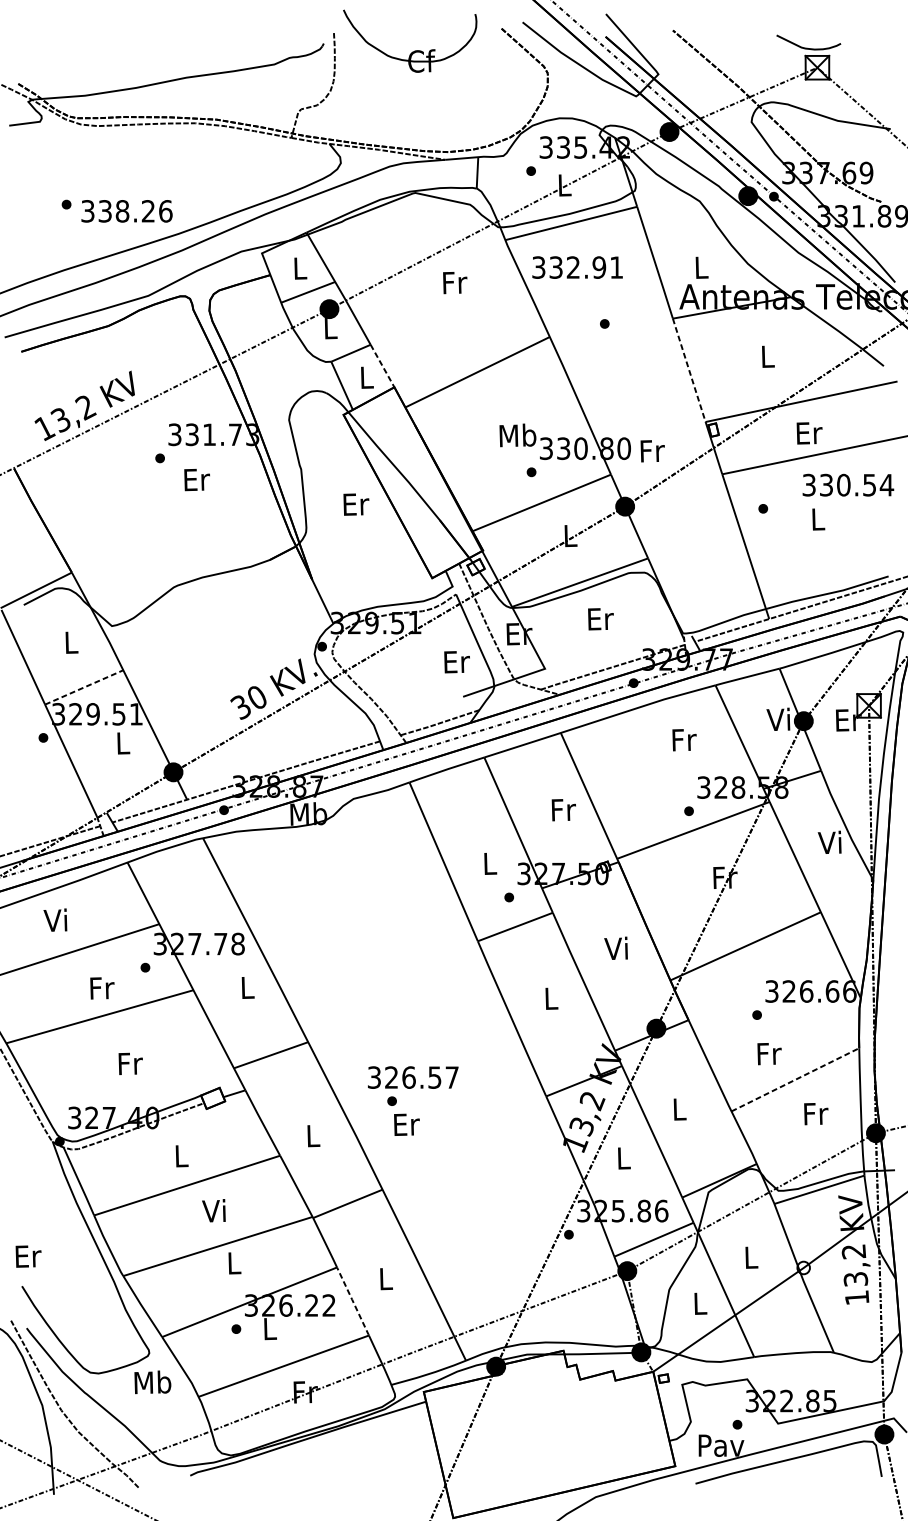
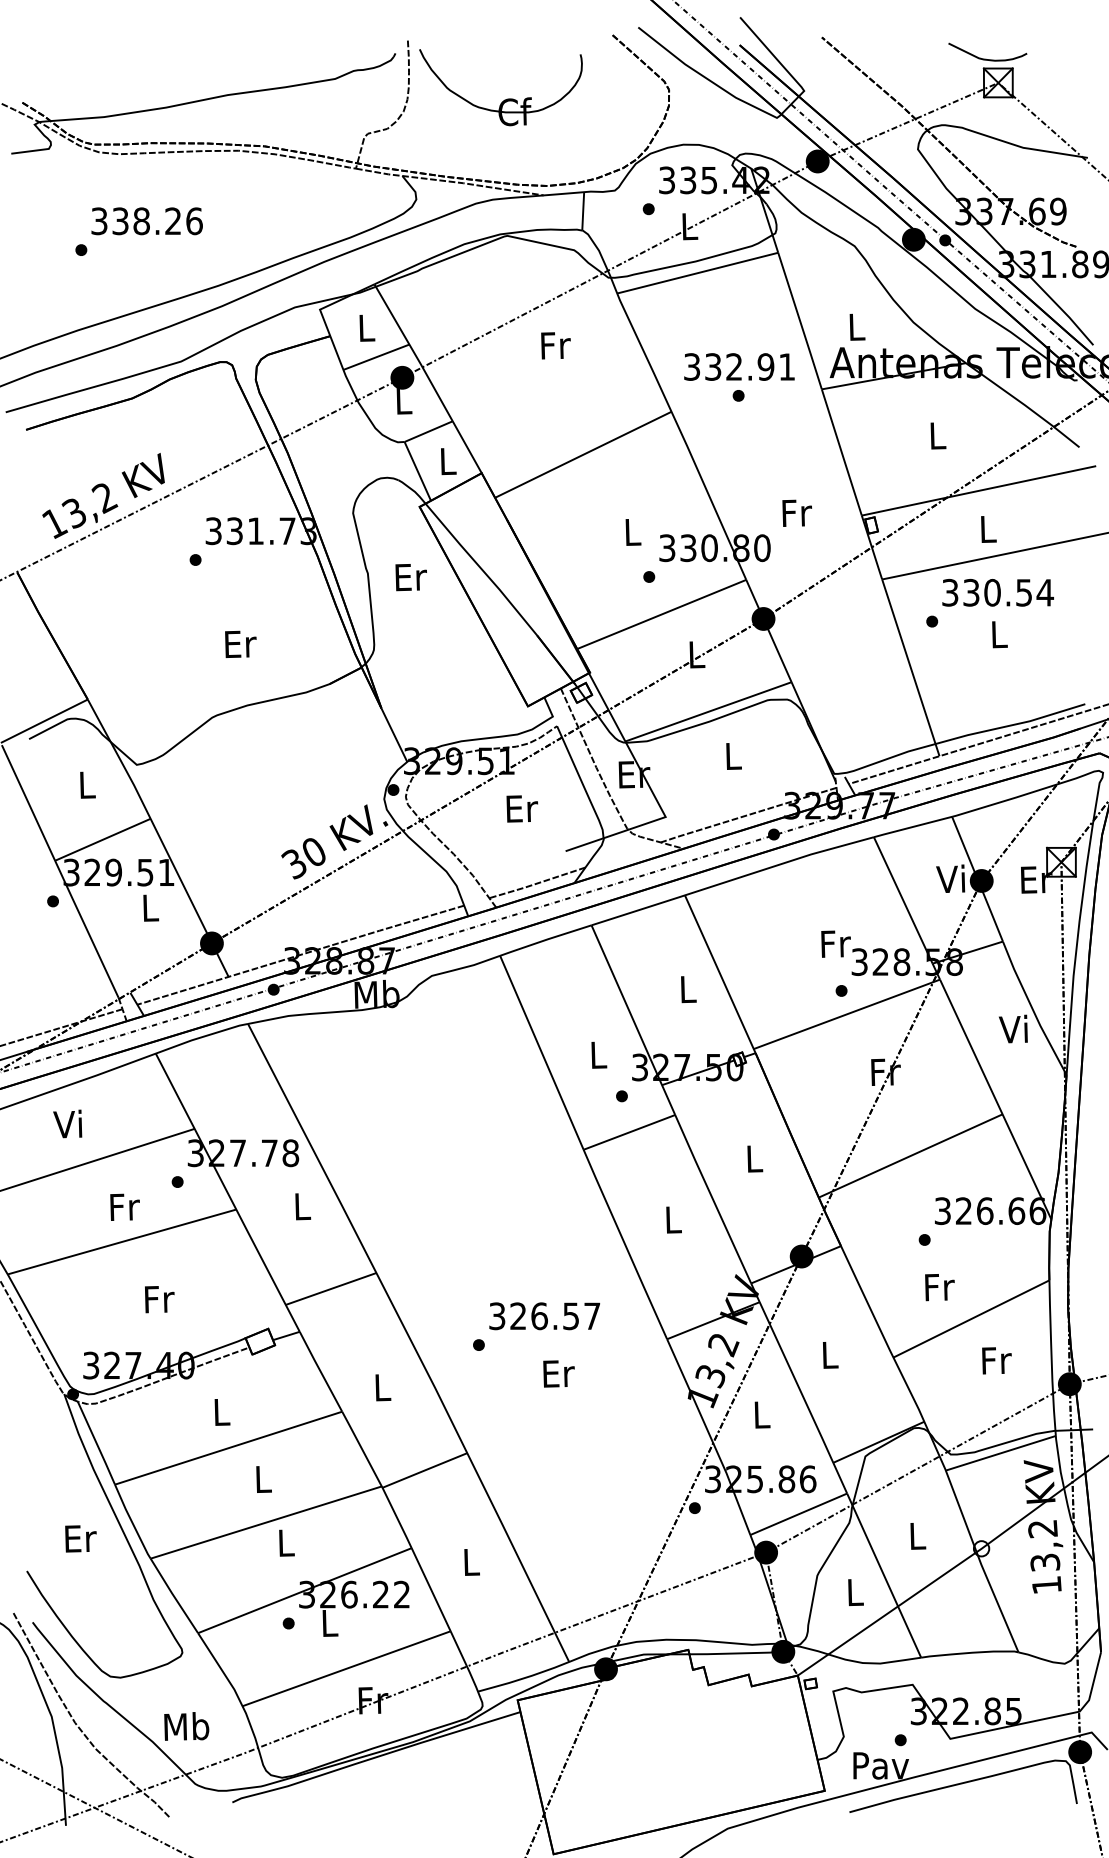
part: (413, 51) -> (504, 99), moved
text: (126, 211) -> (146, 221), moved
text: (577, 267) -> (739, 366), moved
line: (382, 366) -> (467, 447), dashed -> solid
line: (689, 371) -> (842, 453), dashed -> solid
text: (809, 433) -> (988, 529), Er -> L
text: (517, 435) -> (632, 531), Mb -> L
text: (652, 450) -> (796, 512), moved
text: (196, 479) -> (240, 643), moved
text: (847, 484) -> (997, 592), moved
text: (355, 504) -> (410, 577), moved
text: (600, 619) -> (733, 756), Er -> L
text: (457, 661) -> (522, 808), moved
line: (83, 687) -> (102, 839), dashed -> solid
text: (684, 739) -> (835, 943), moved
text: (563, 810) -> (688, 989), Fr -> L
text: (615, 948) -> (751, 1158), Vi -> L
text: (413, 1077) -> (544, 1316), moved
line: (795, 1079) -> (971, 1318), dashed -> solid
text: (406, 1124) -> (558, 1373), moved
text: (213, 1210) -> (260, 1478), Vi -> L
text: (28, 1256) -> (80, 1538), moved
line: (353, 1301) -> (431, 1589), dashed -> solid
text: (152, 1382) -> (186, 1726), moved

